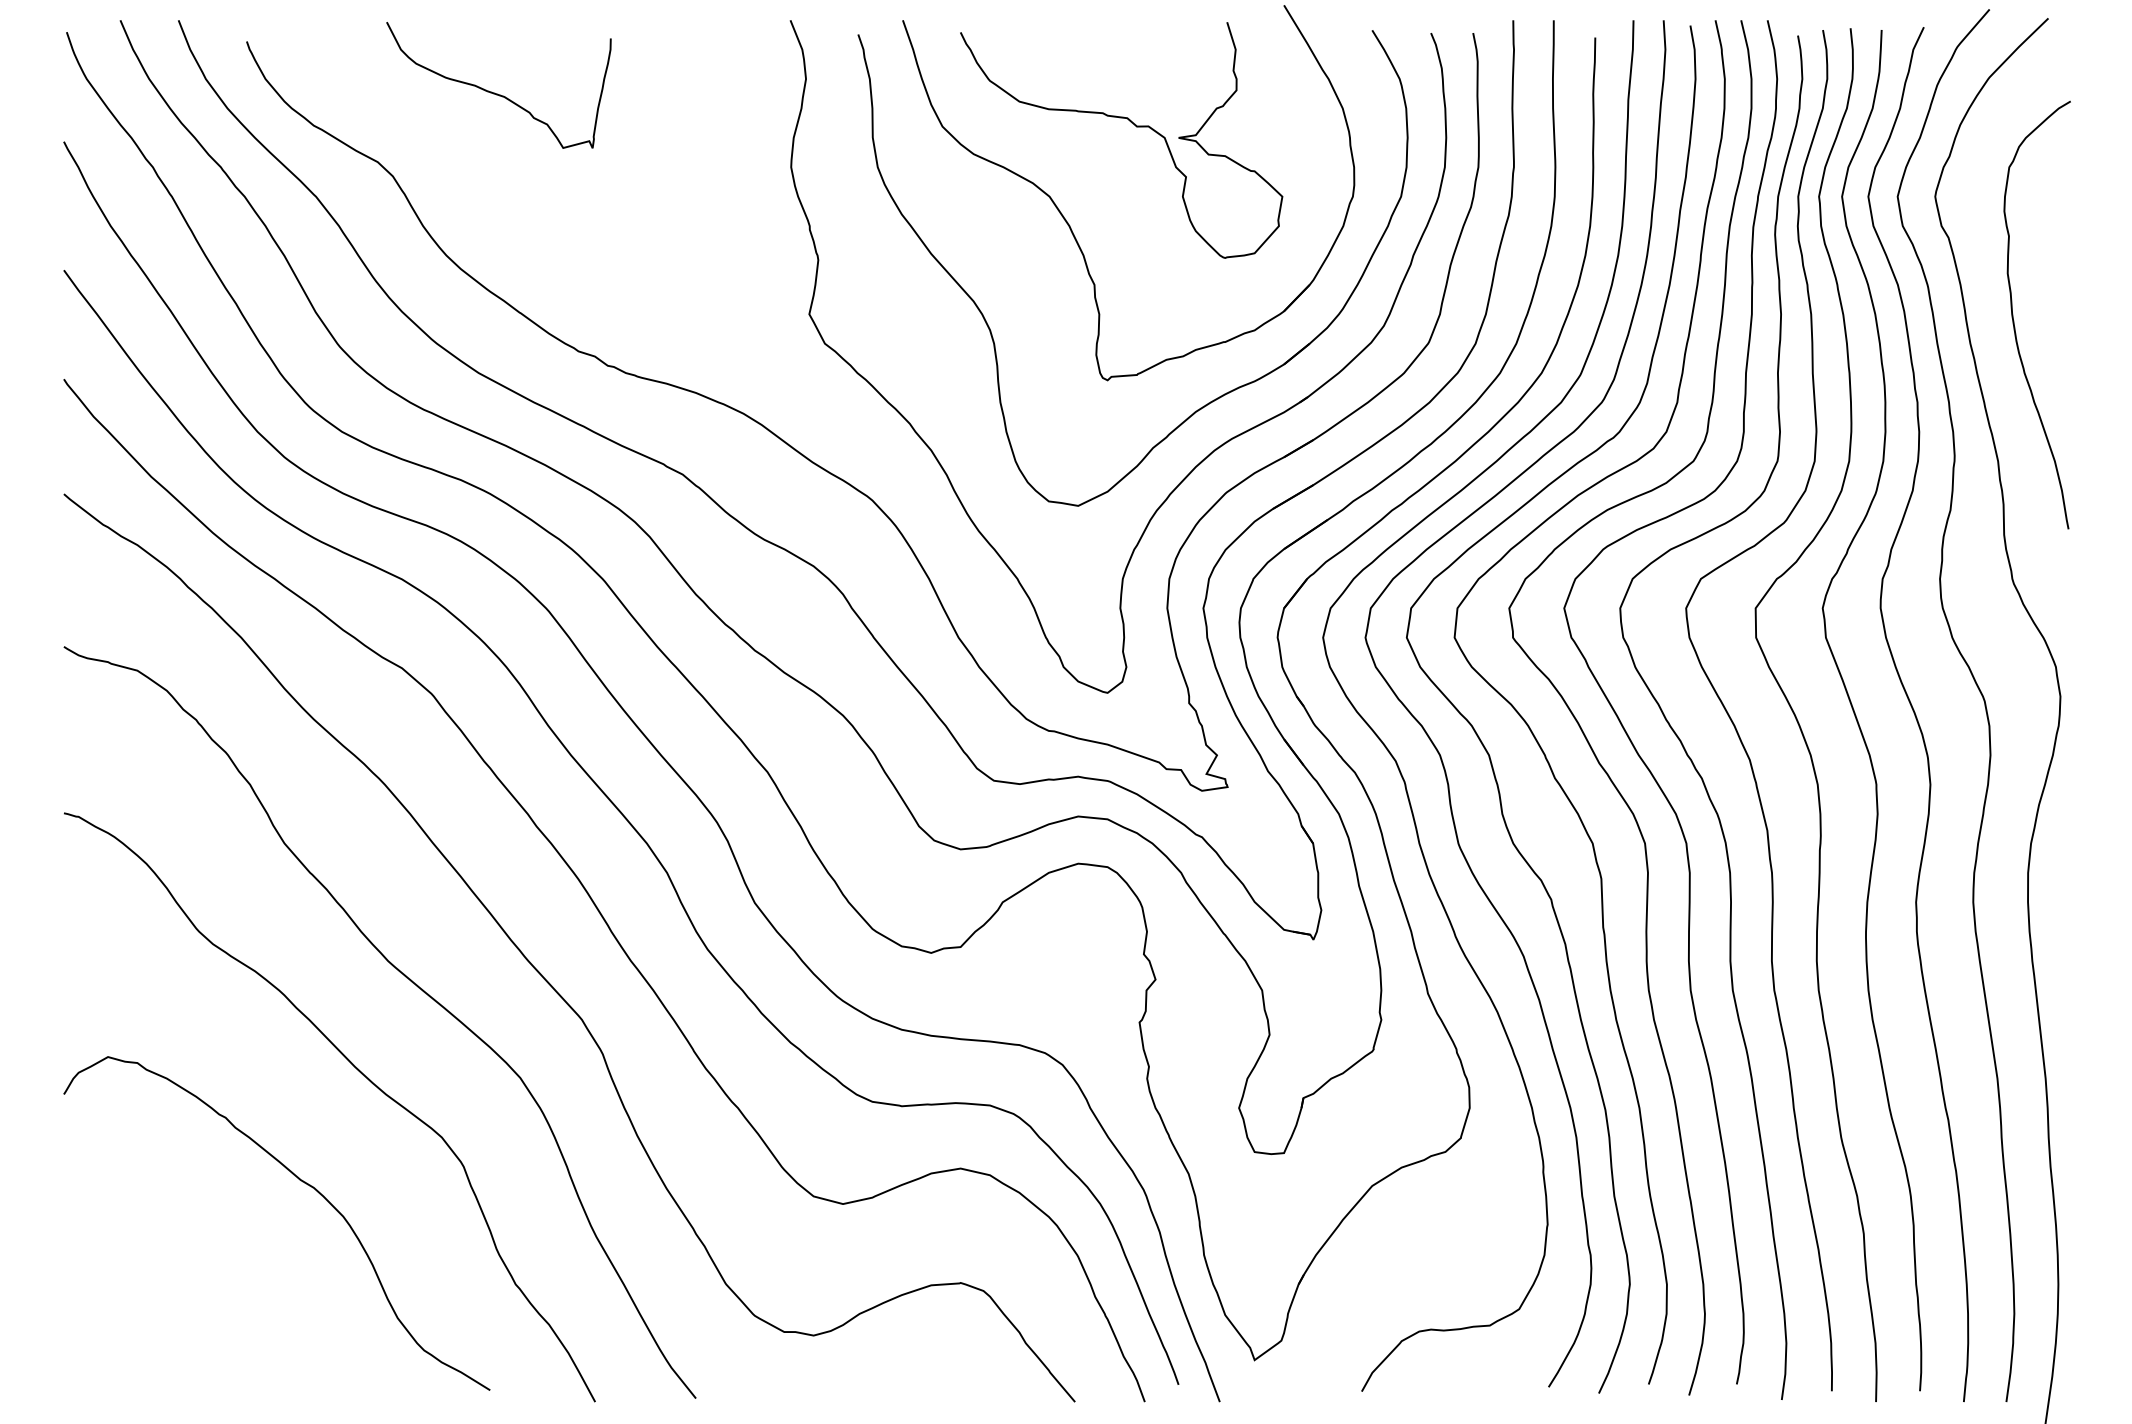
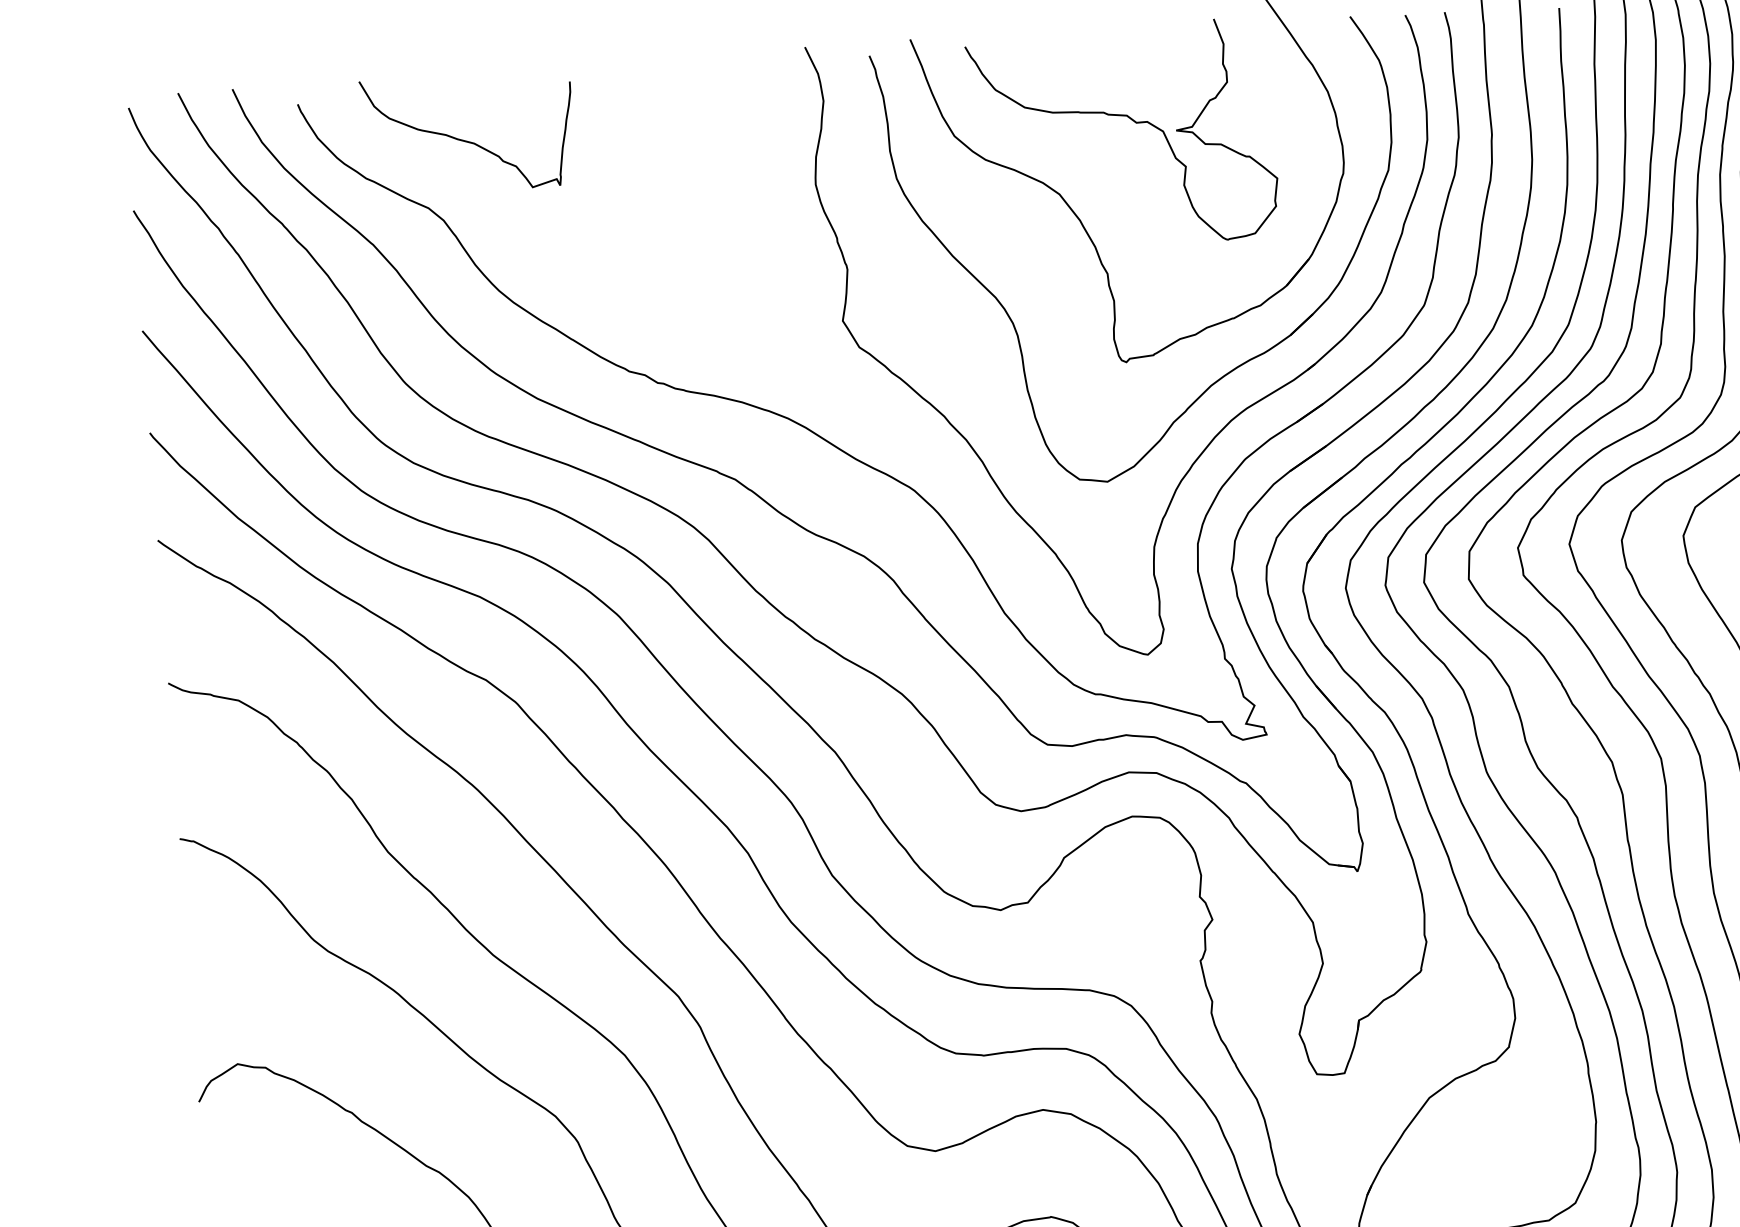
curve: (494, 92) -> (464, 140), moved

